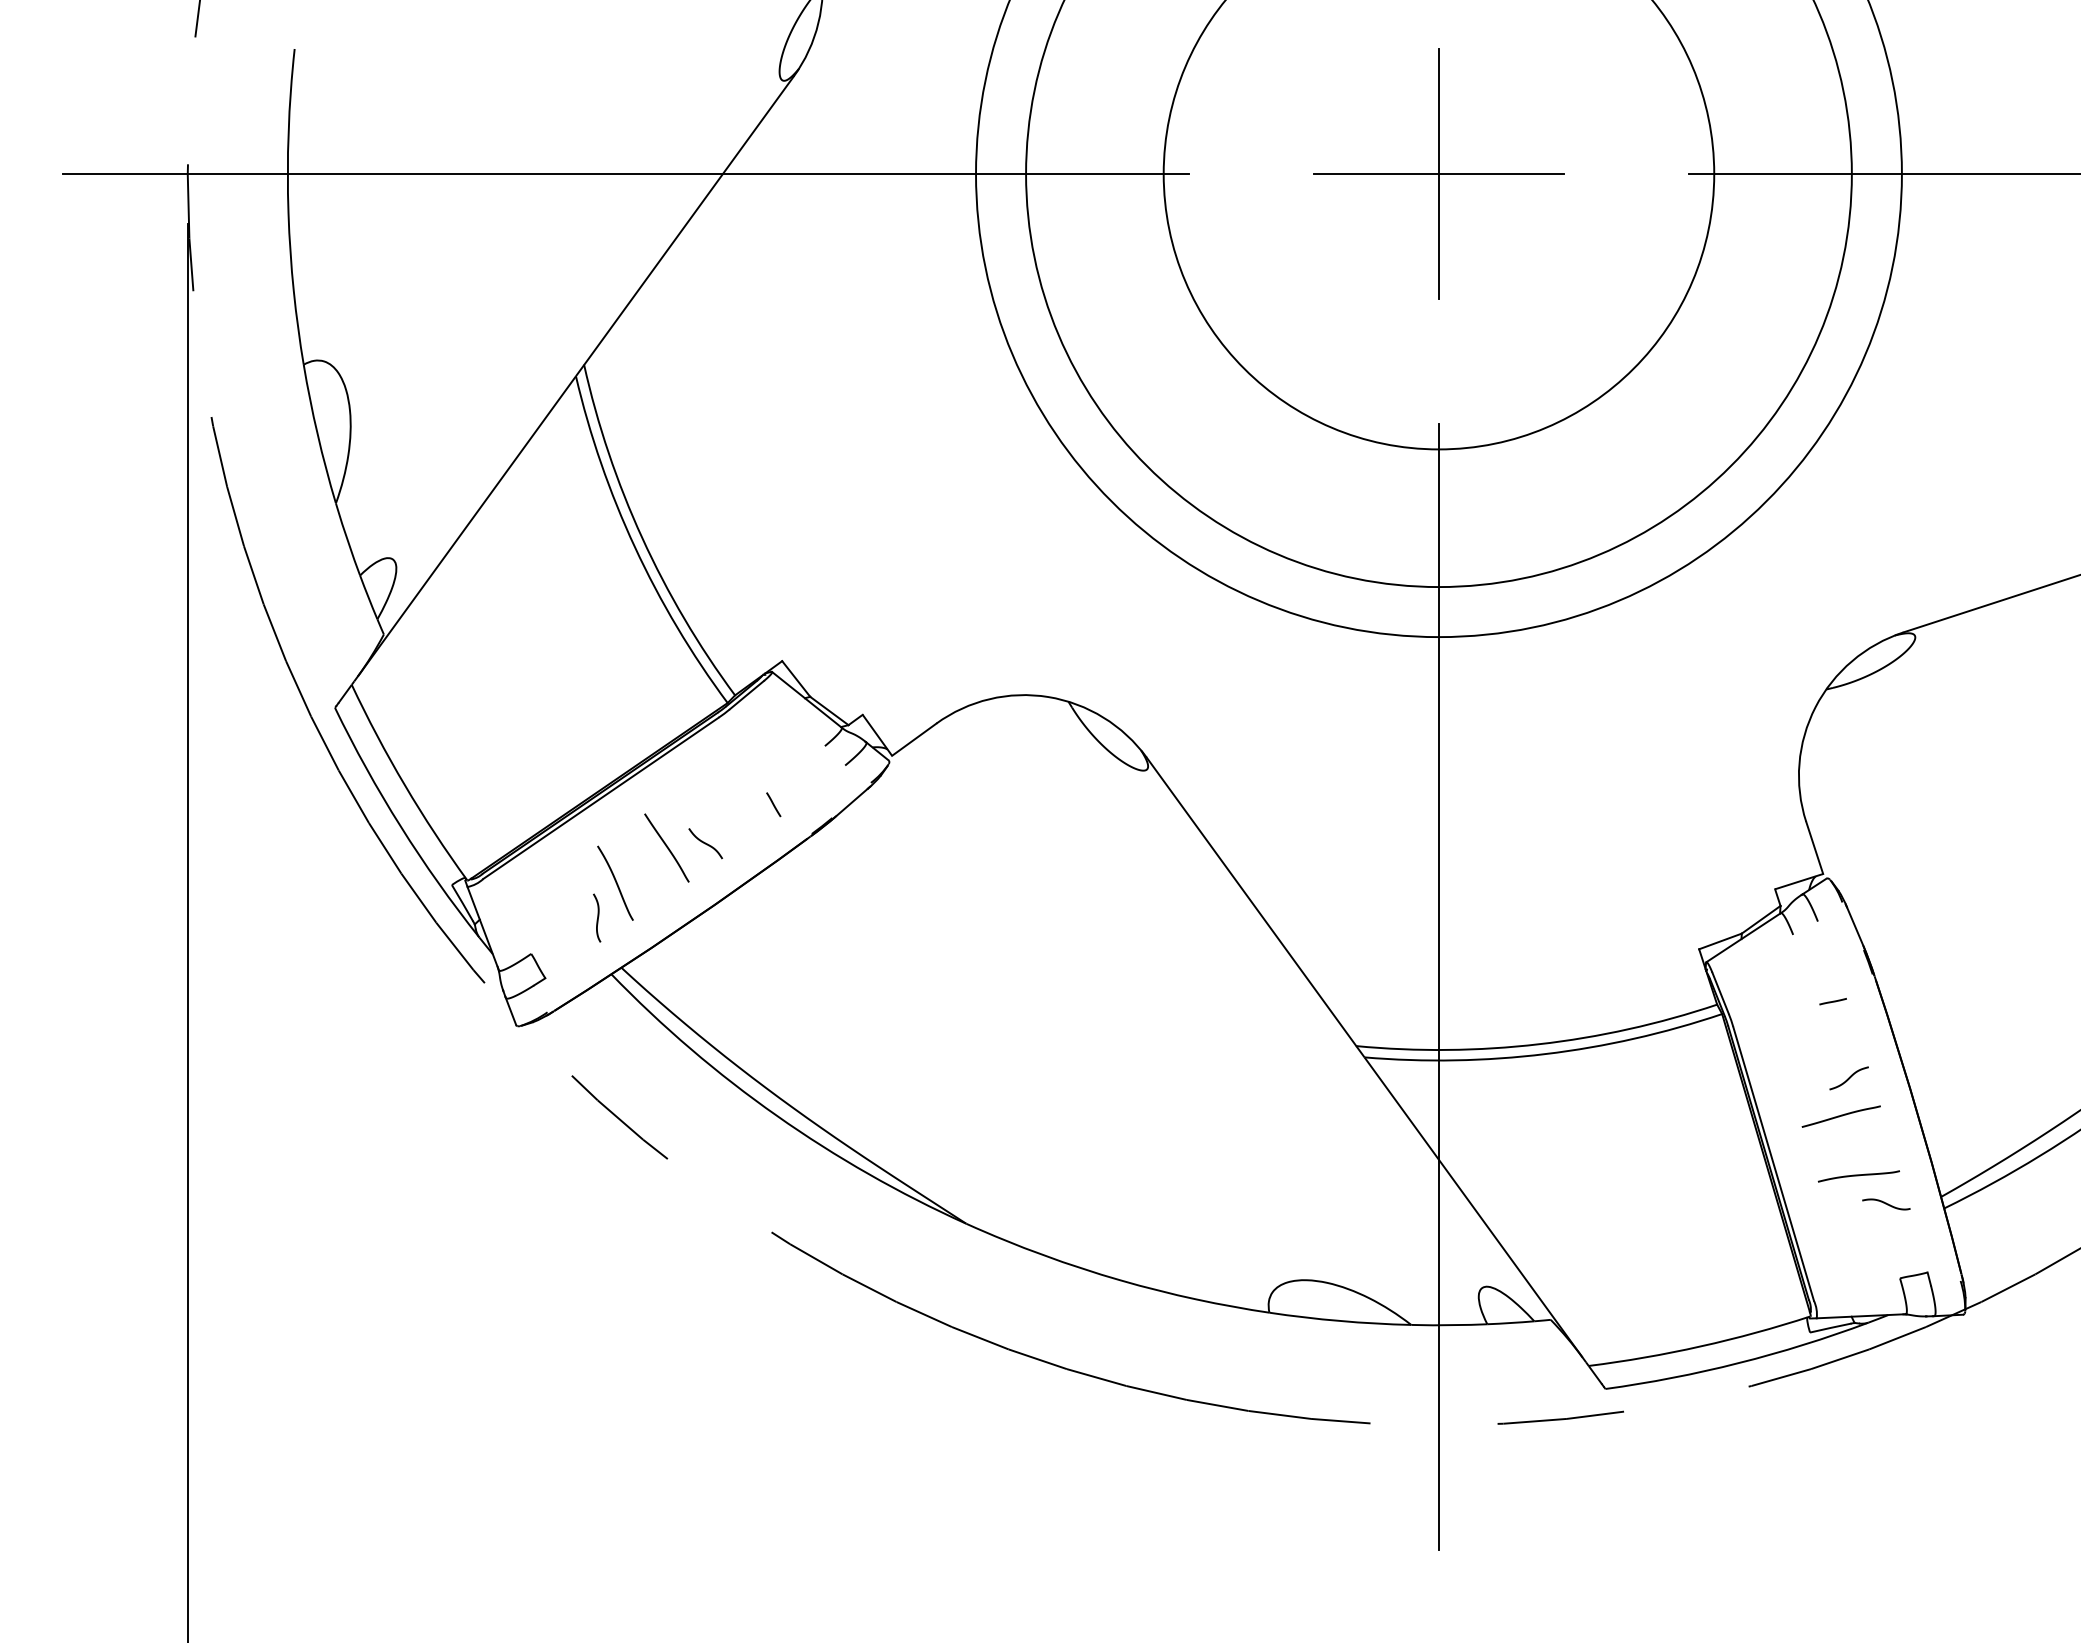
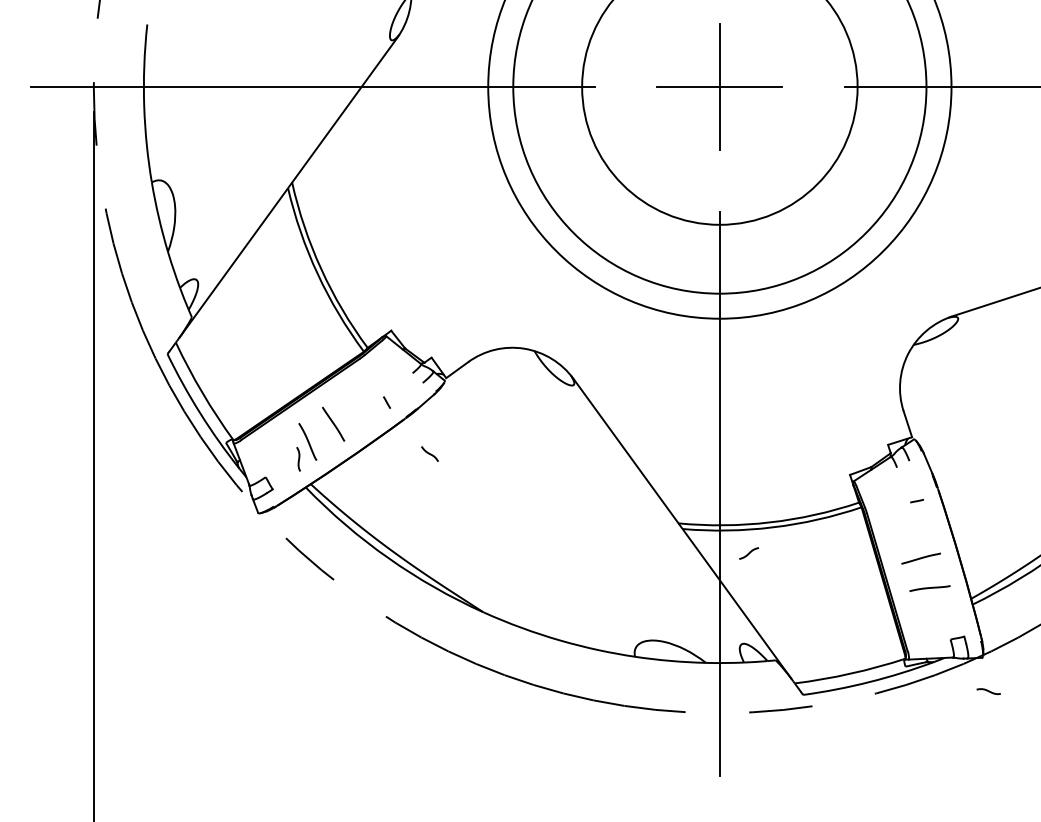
line: (704, 842) -> (429, 453), moved
line: (1847, 1078) -> (748, 553), moved
curve: (1885, 1204) -> (988, 691), moved

